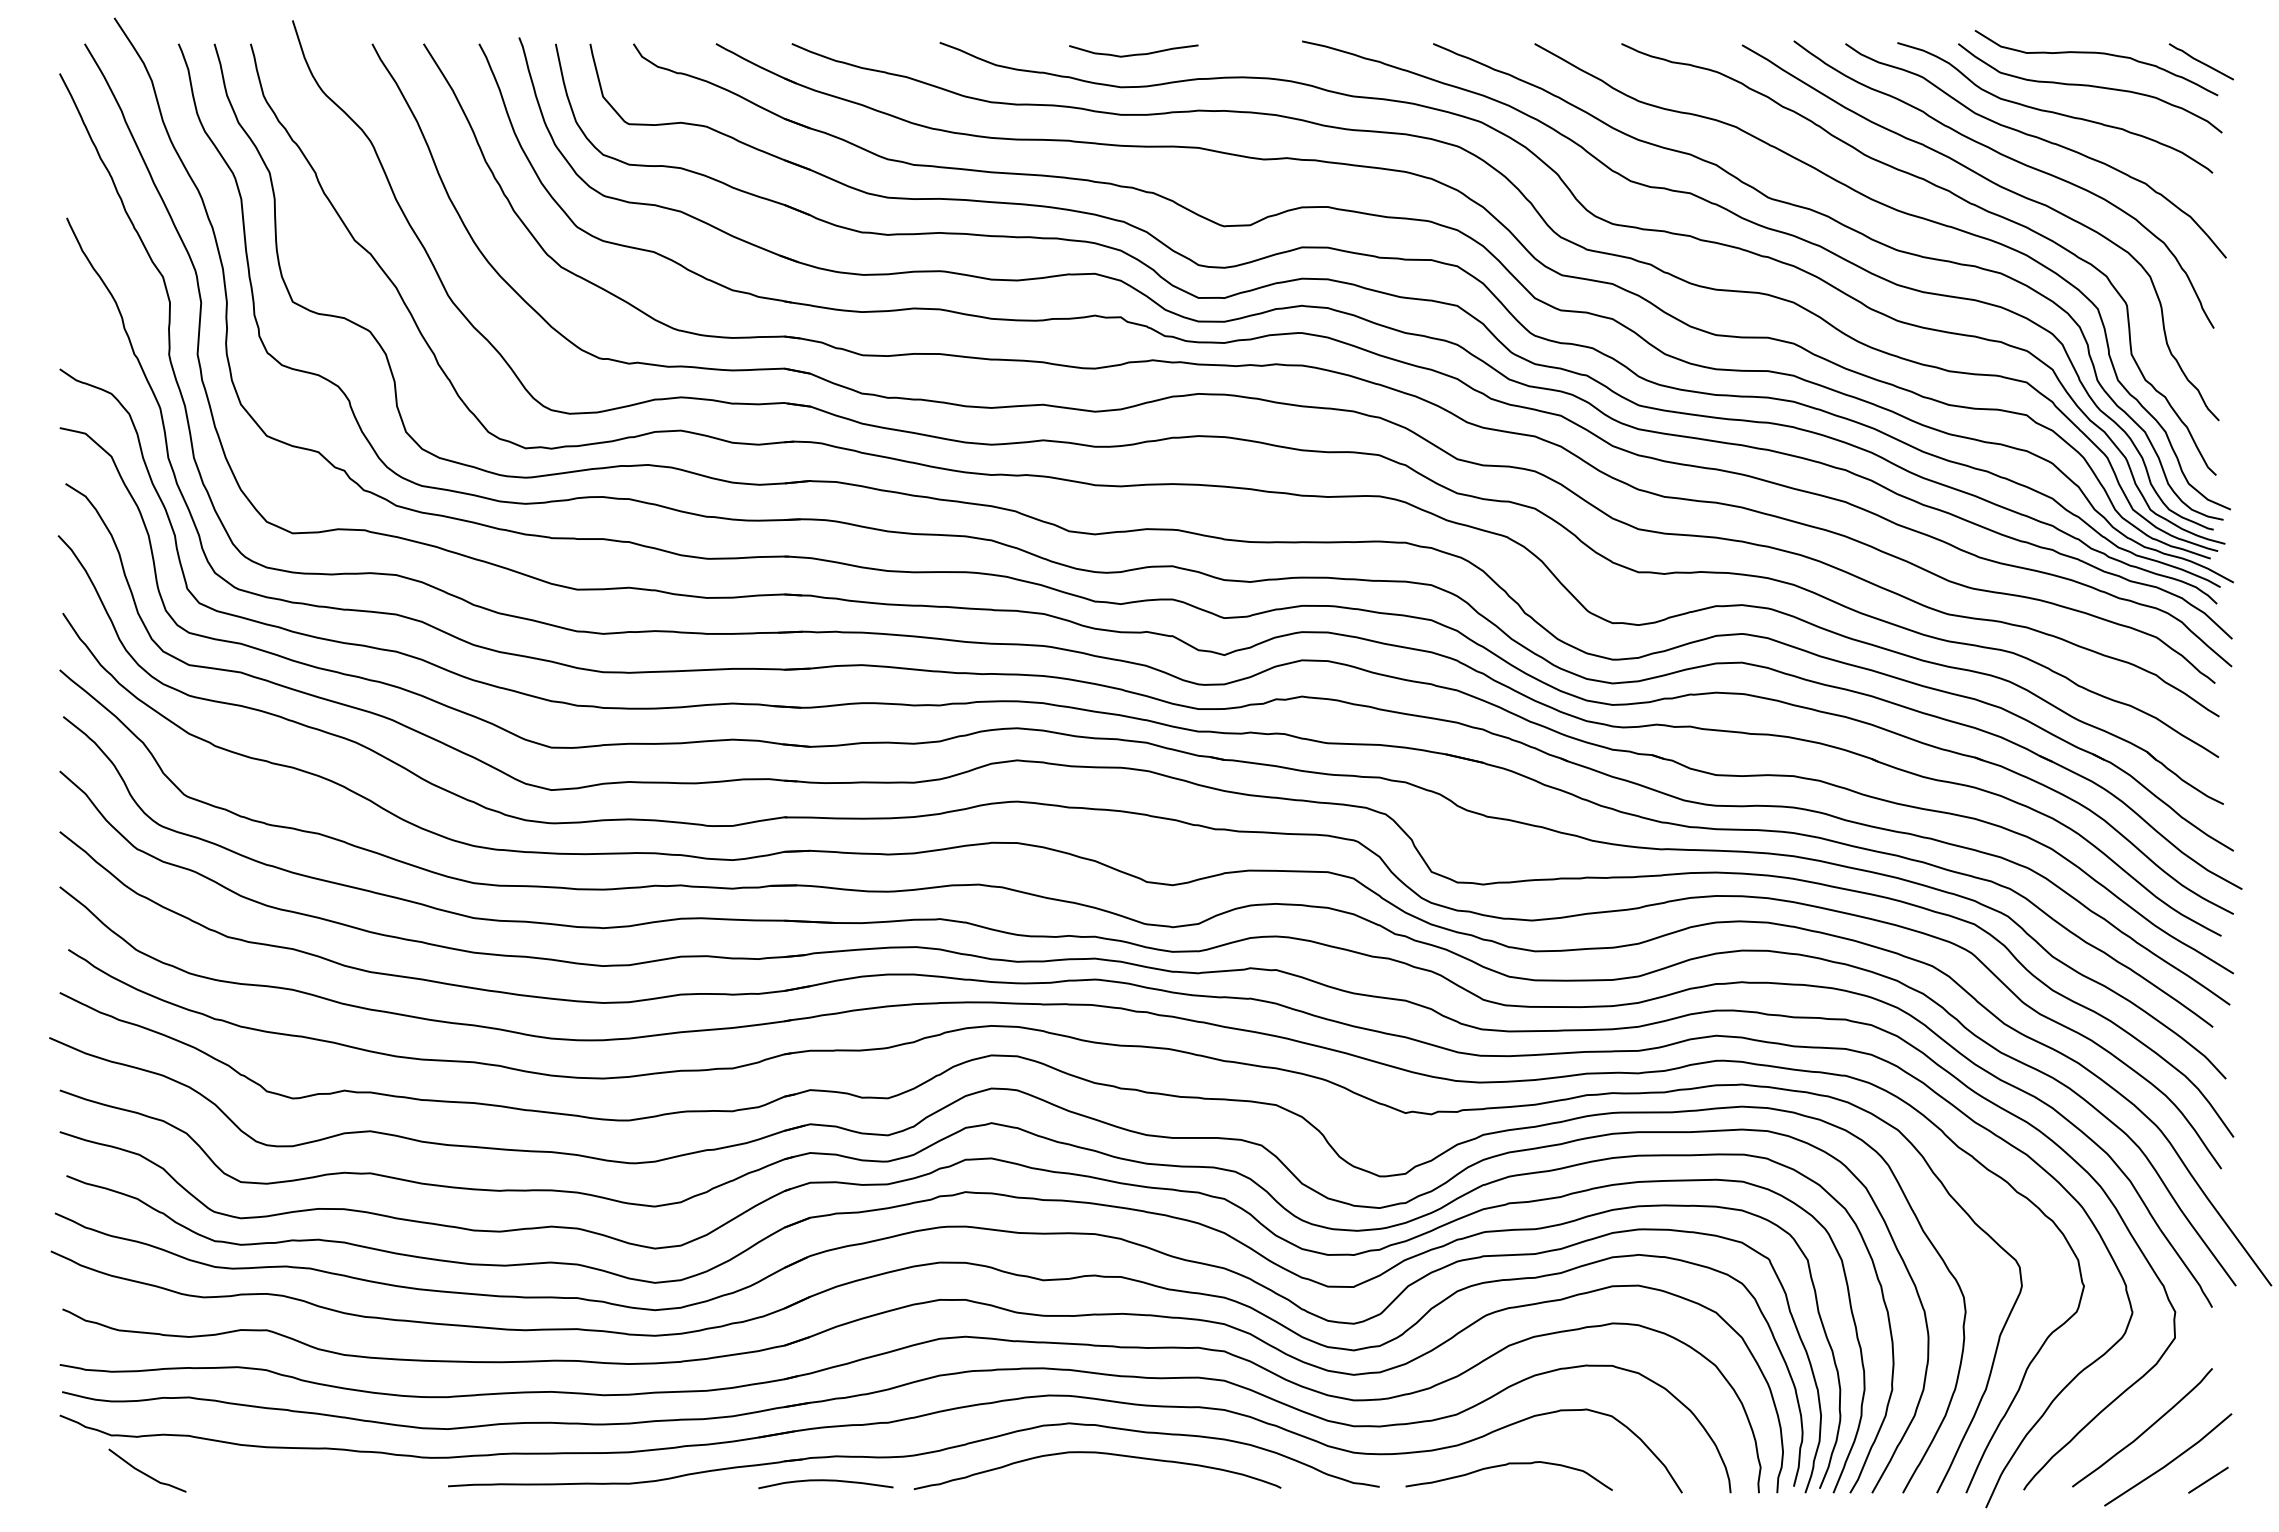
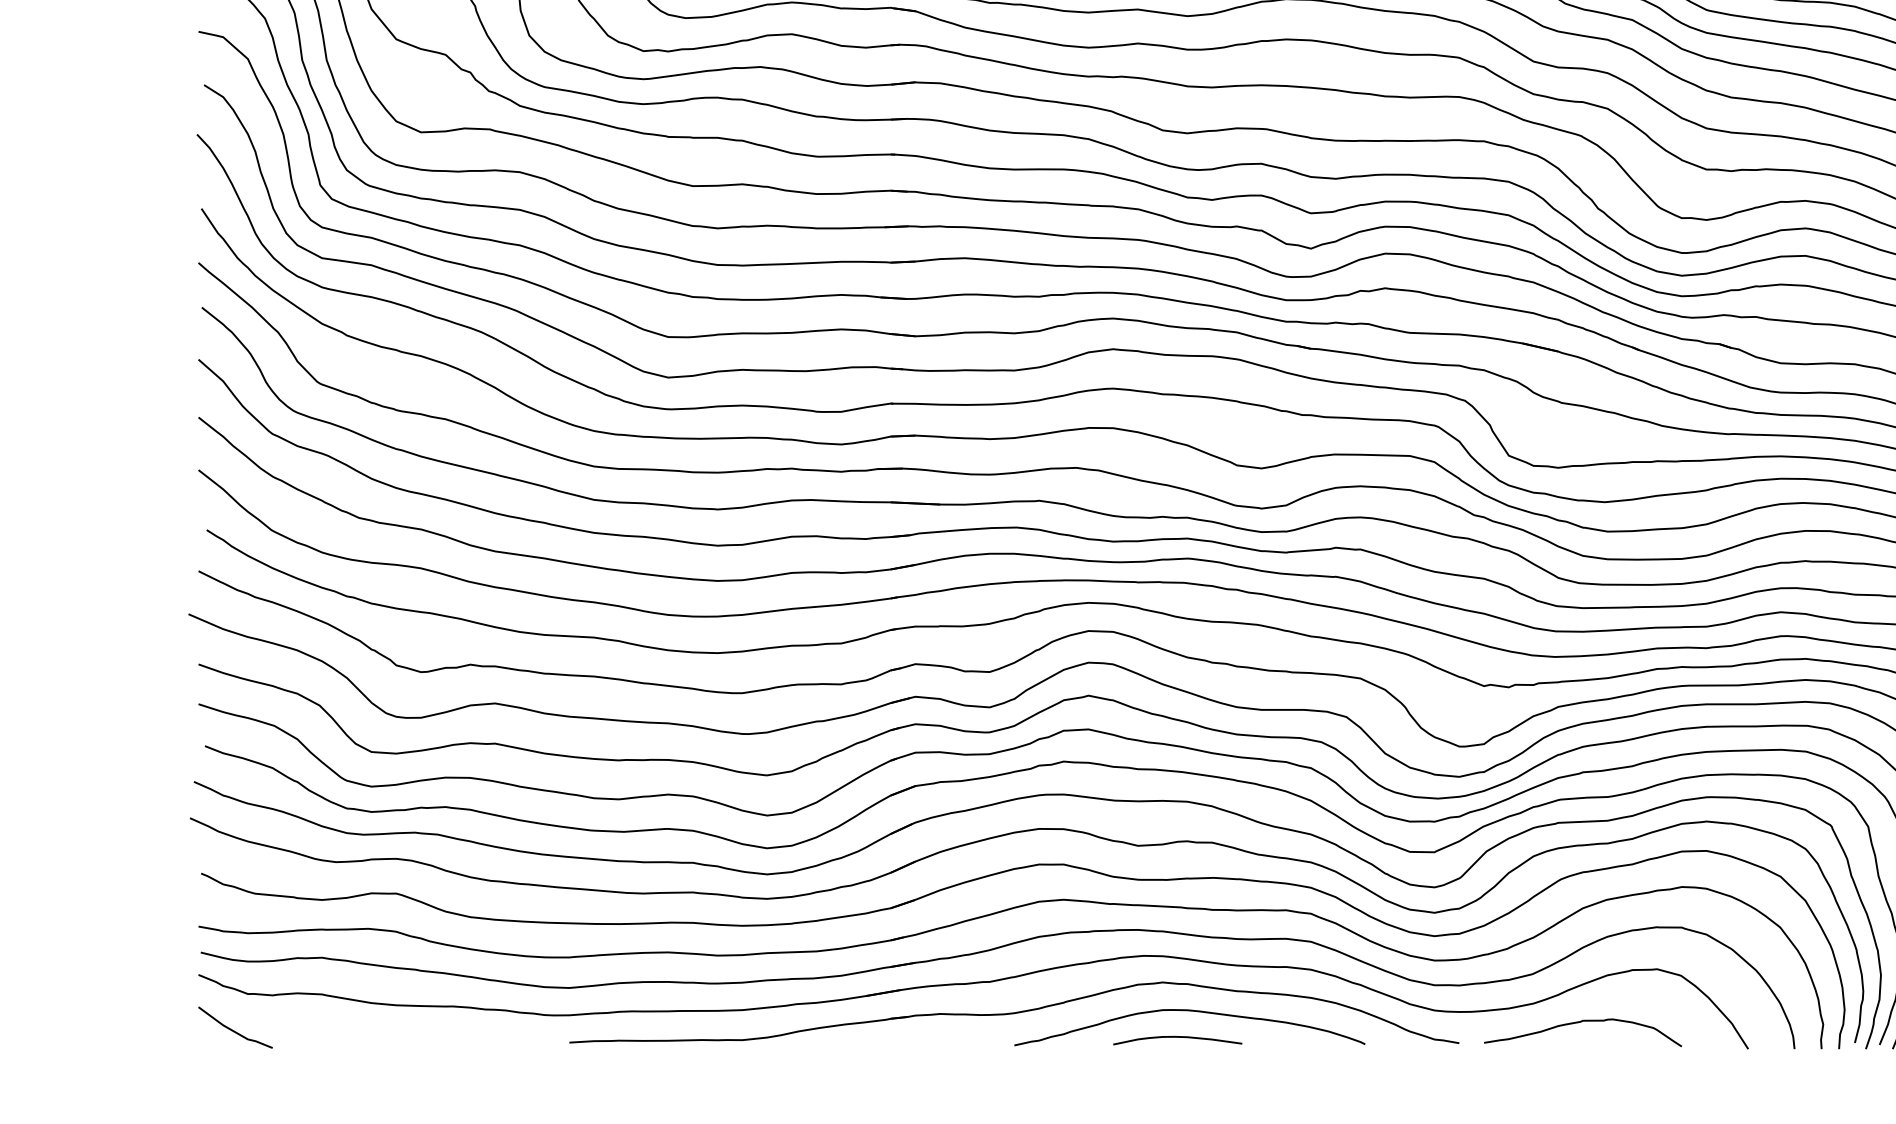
line: (146, 1473) -> (234, 1030), moved
curve: (825, 1481) -> (1177, 1038), moved

